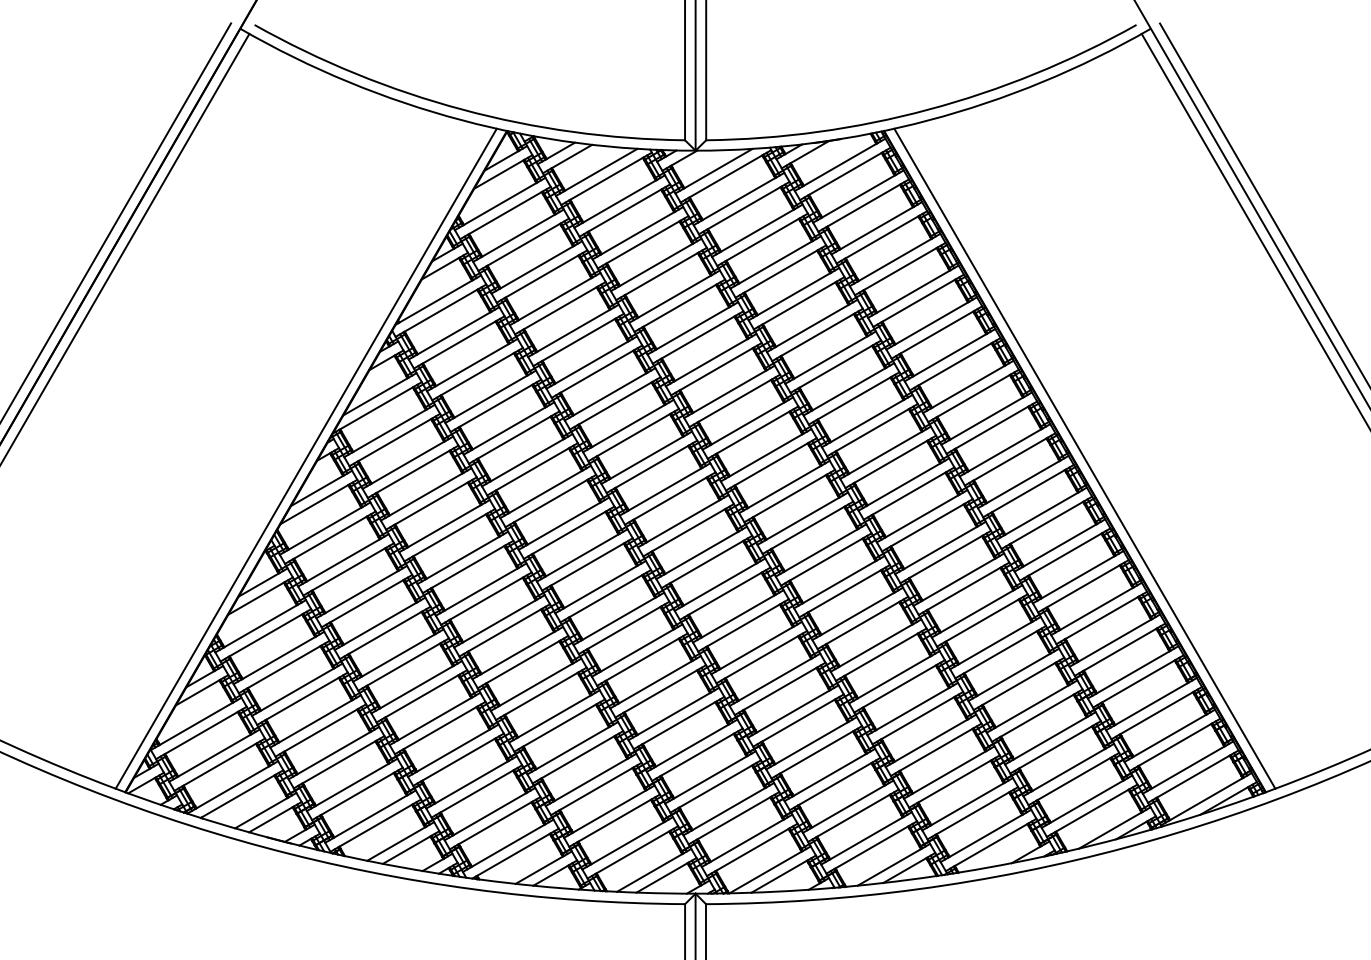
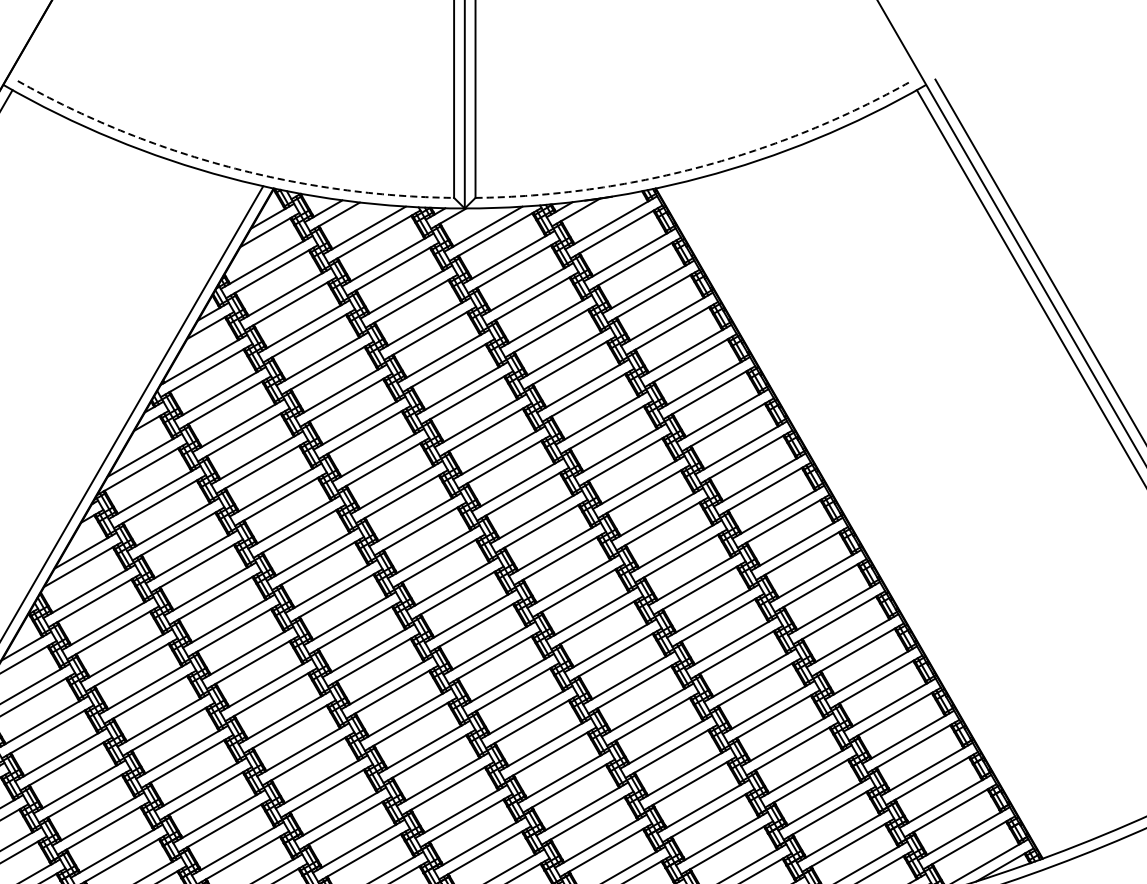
arc: (462, 109) -> (228, 166), solid -> dashed
arc: (928, 109) -> (700, 166), solid -> dashed
line: (1084, 458) -> (858, 520), removed

